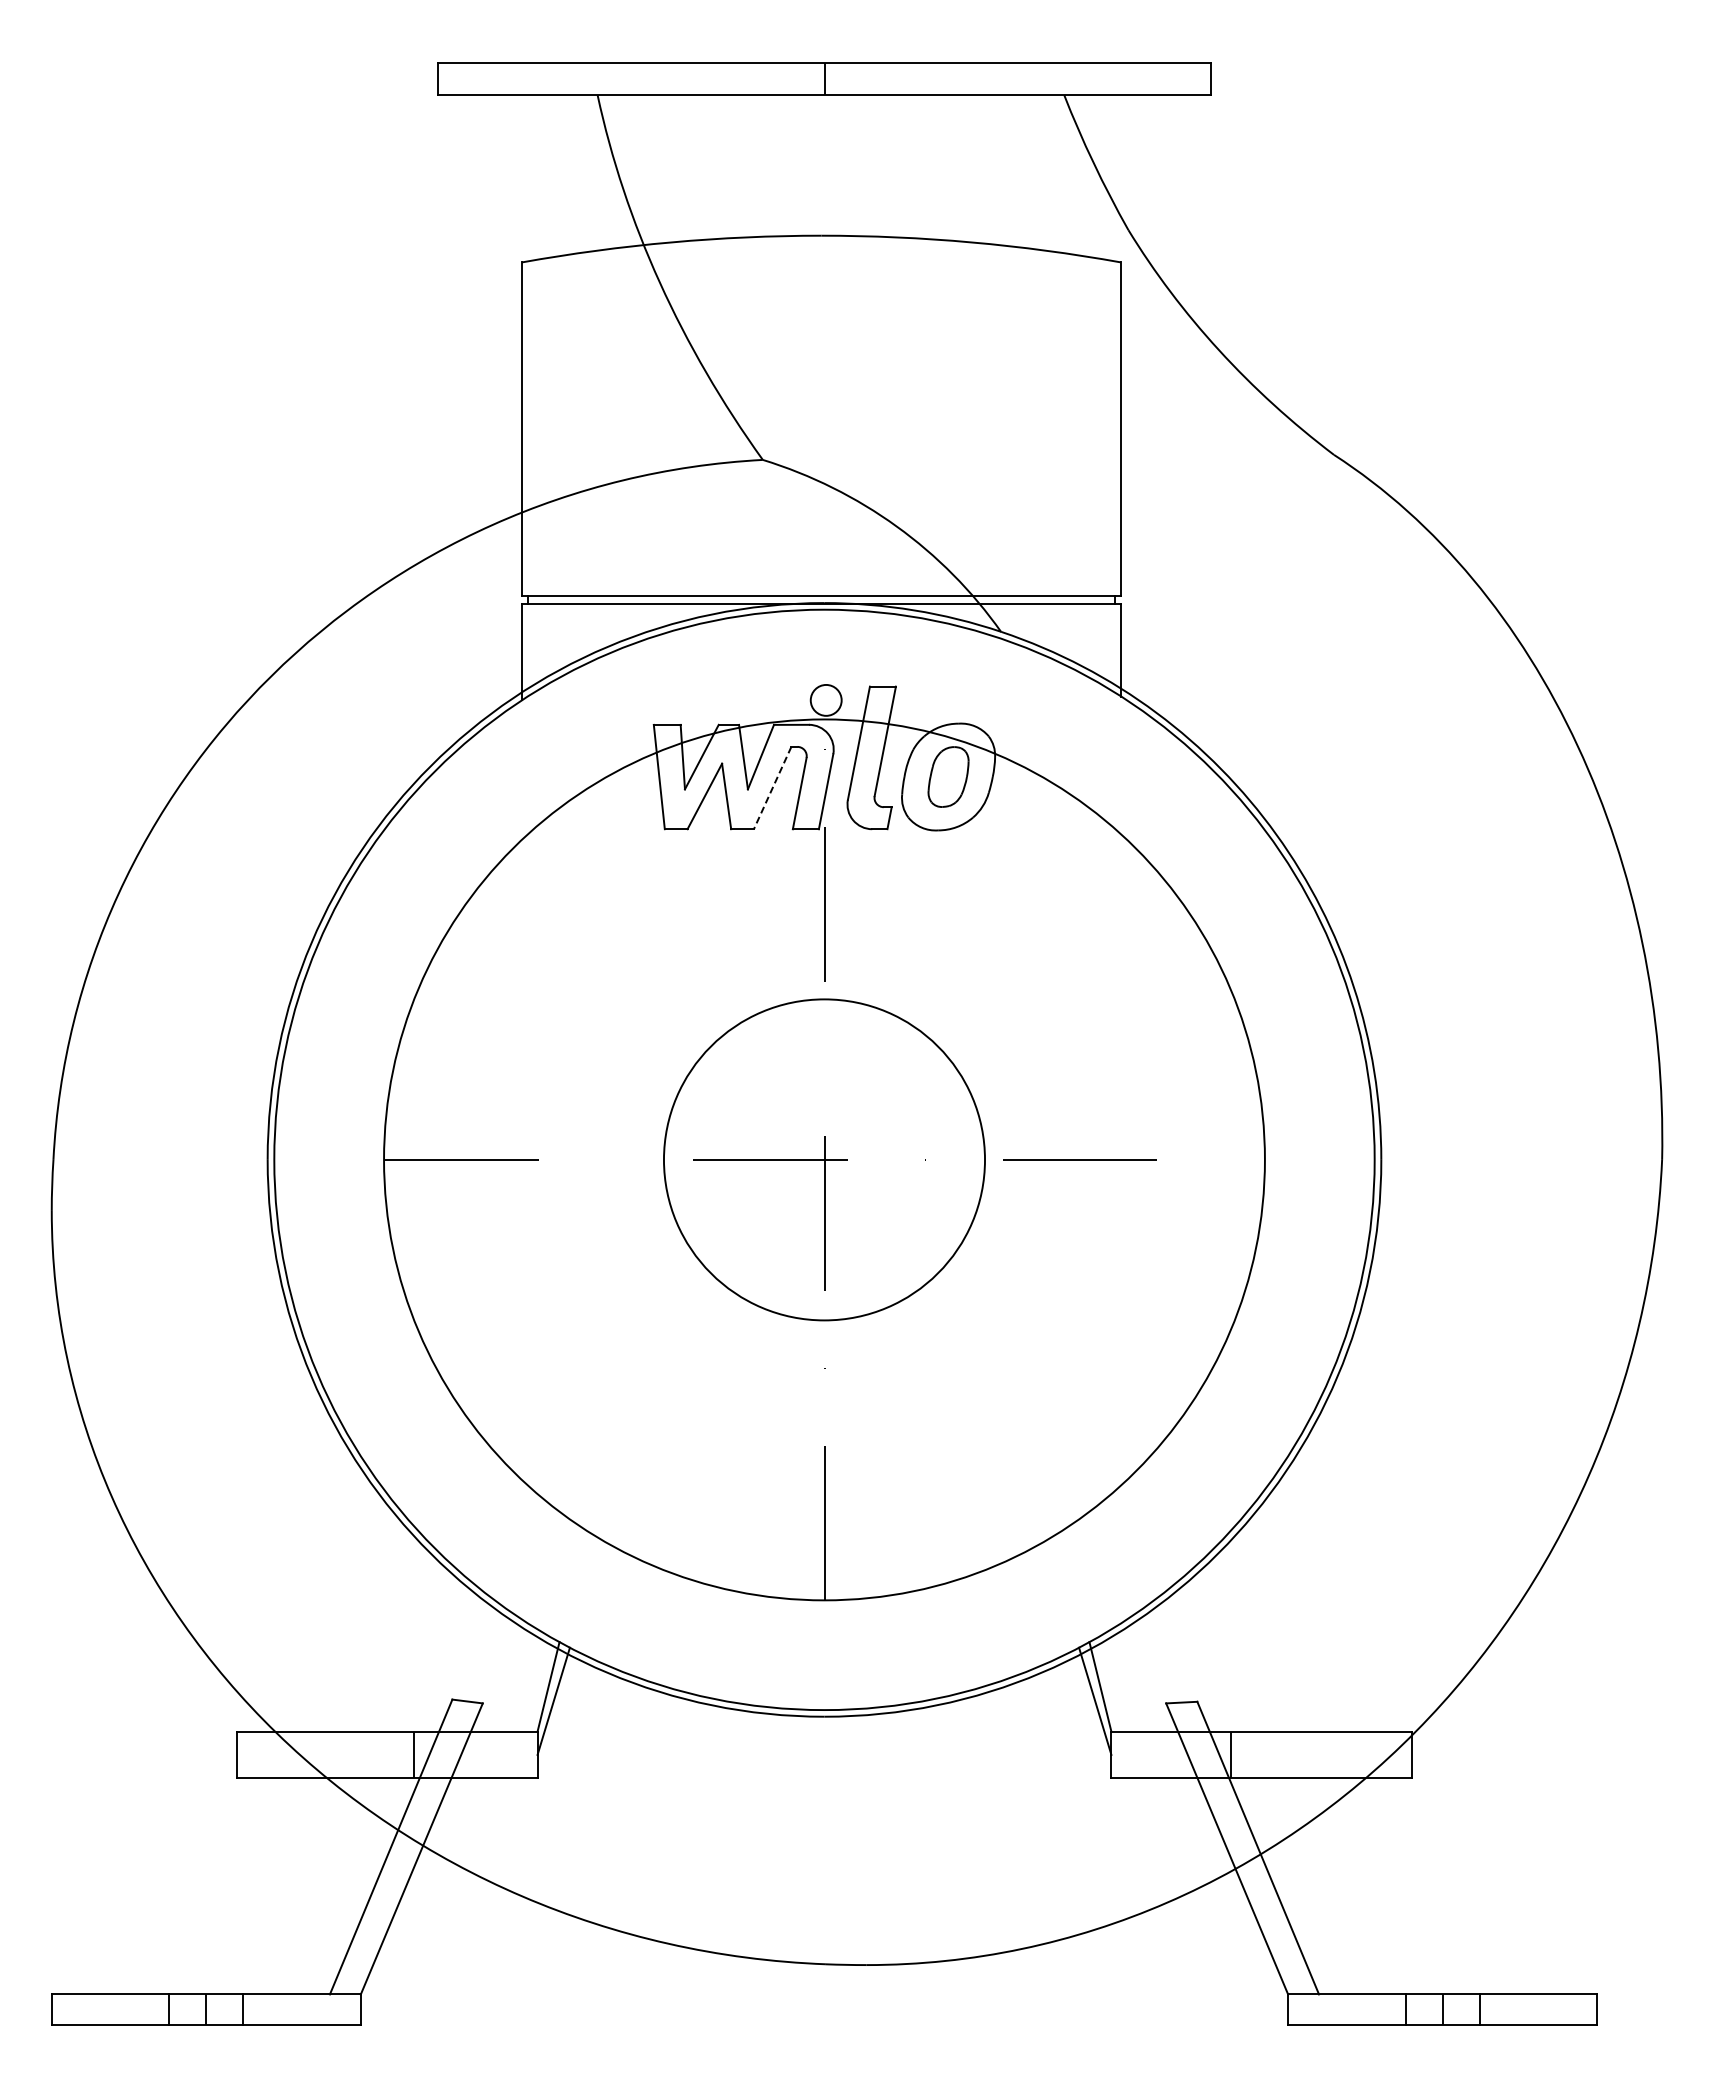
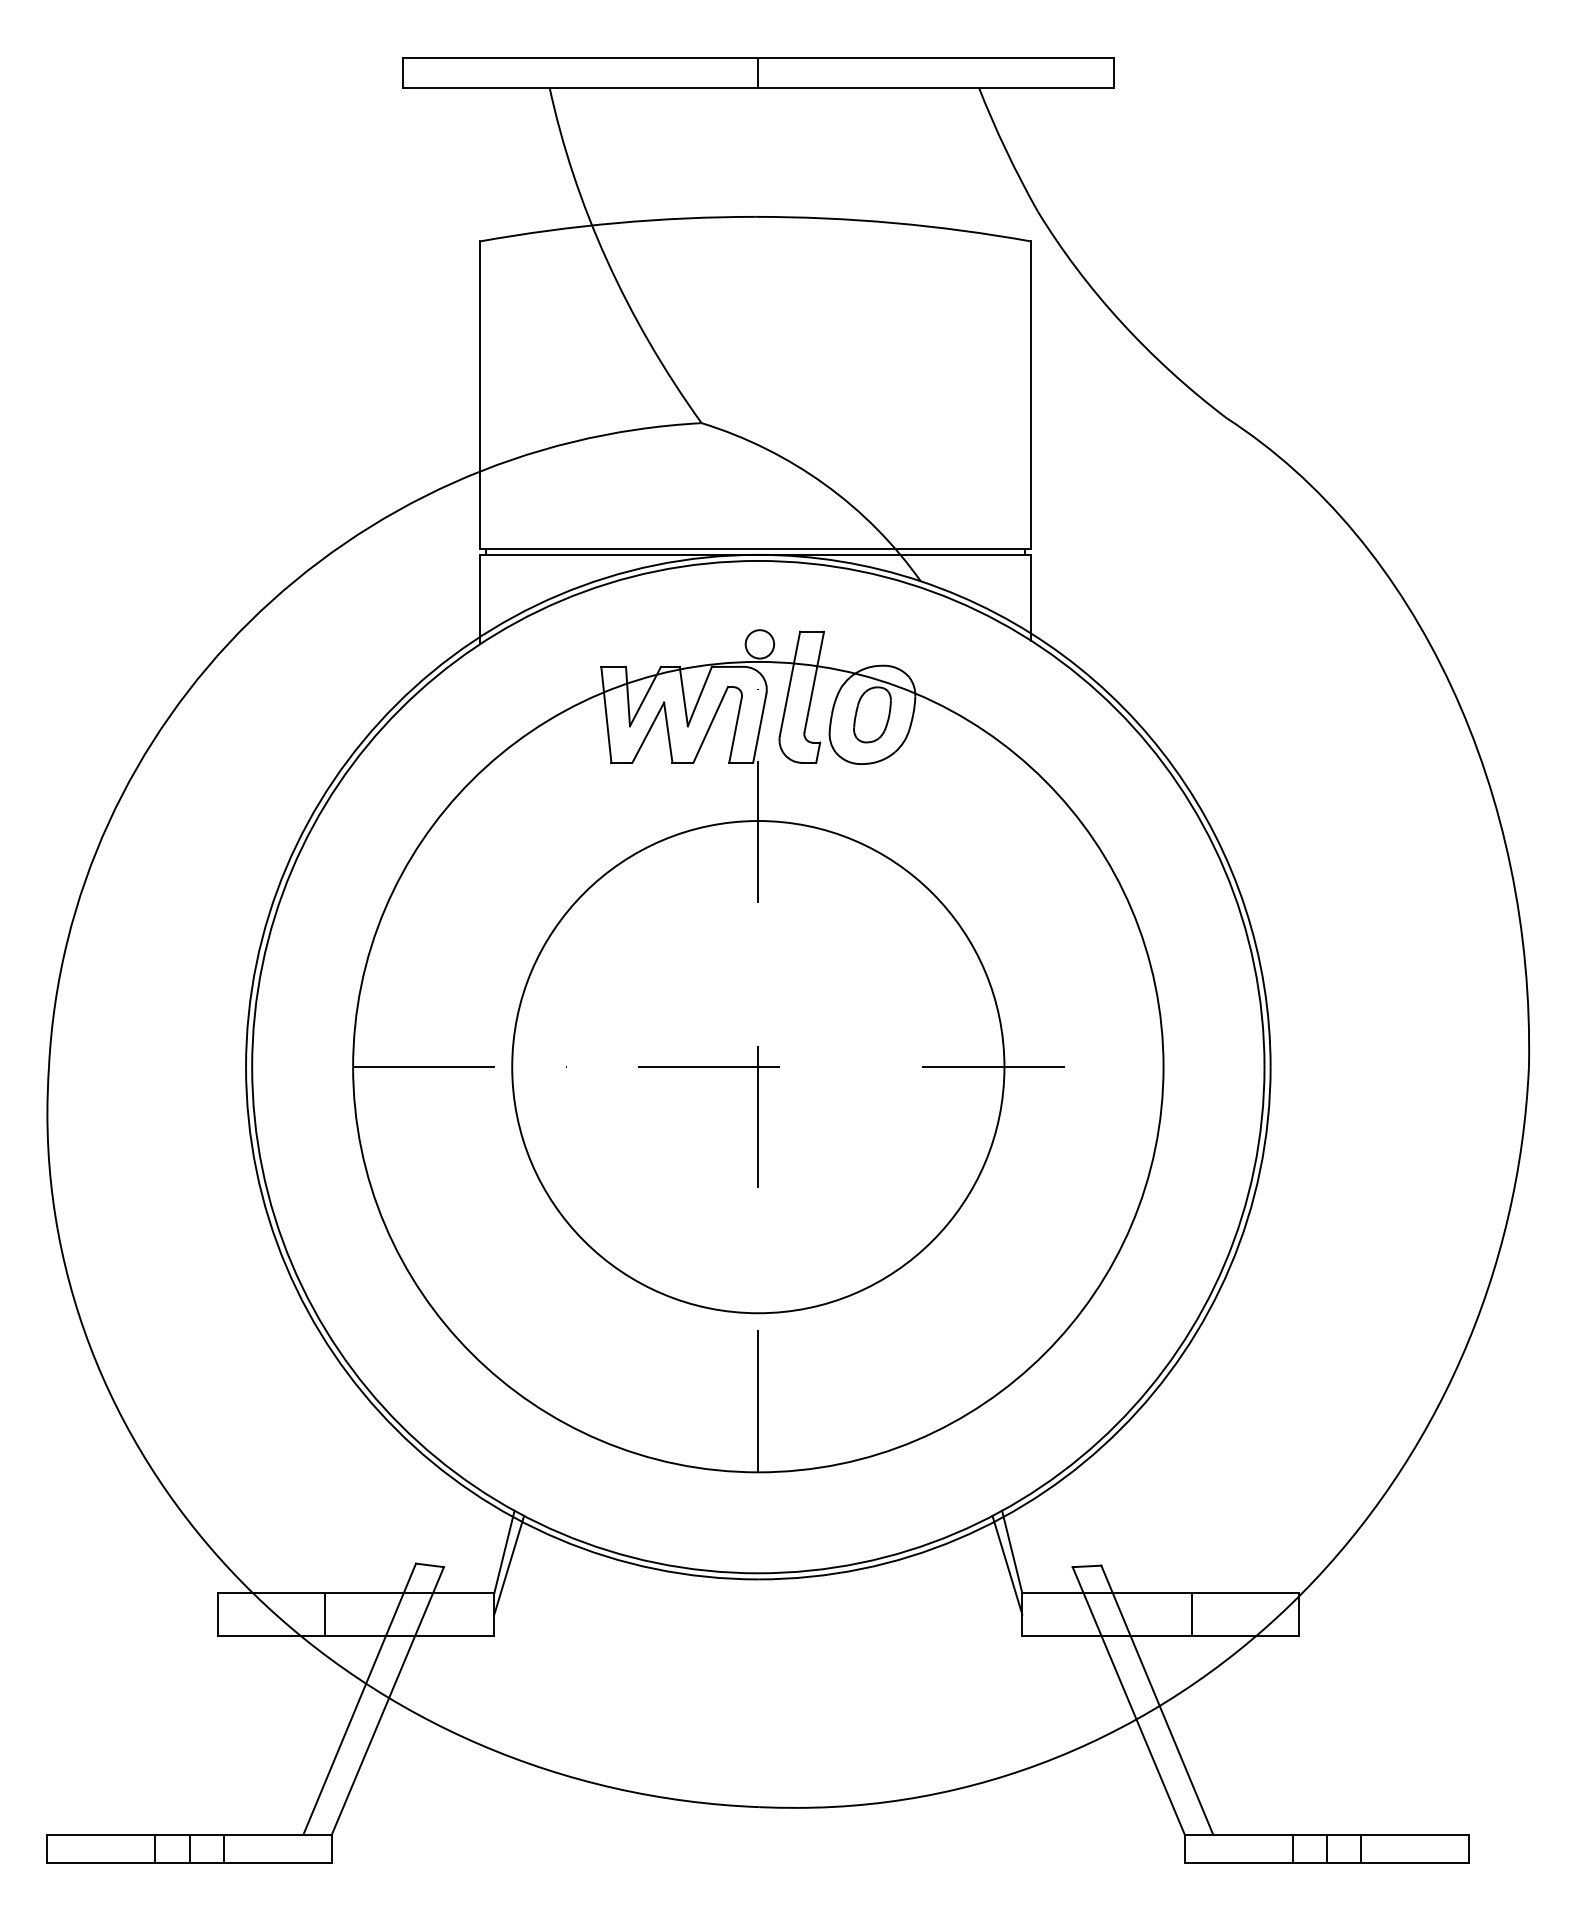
line: (772, 788) -> (710, 725), dashed -> solid
circle: (824, 1159) -> (758, 1066), size x1.67
line: (414, 1754) -> (325, 1614), moved
line: (1230, 1754) -> (1191, 1614), moved

